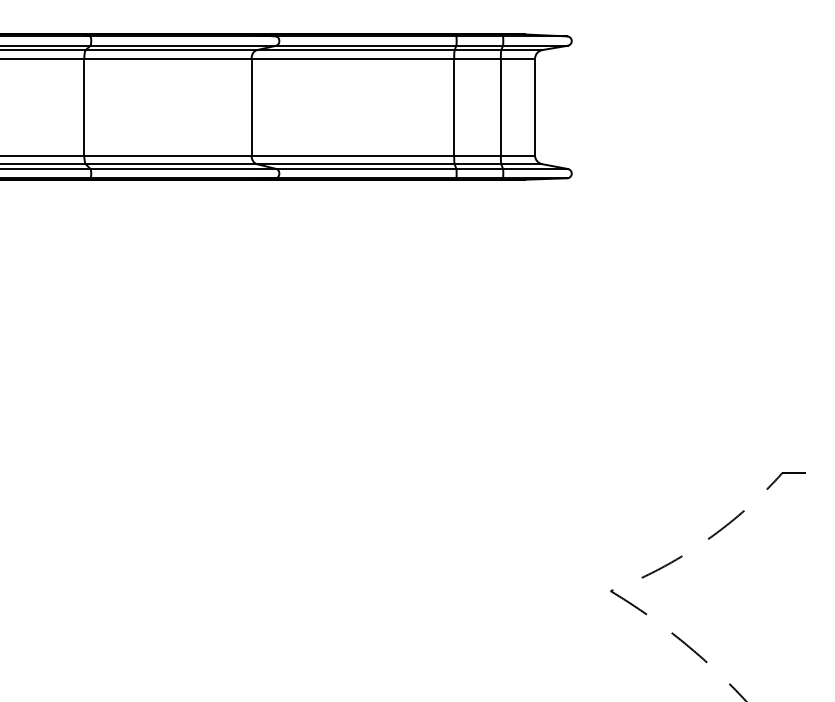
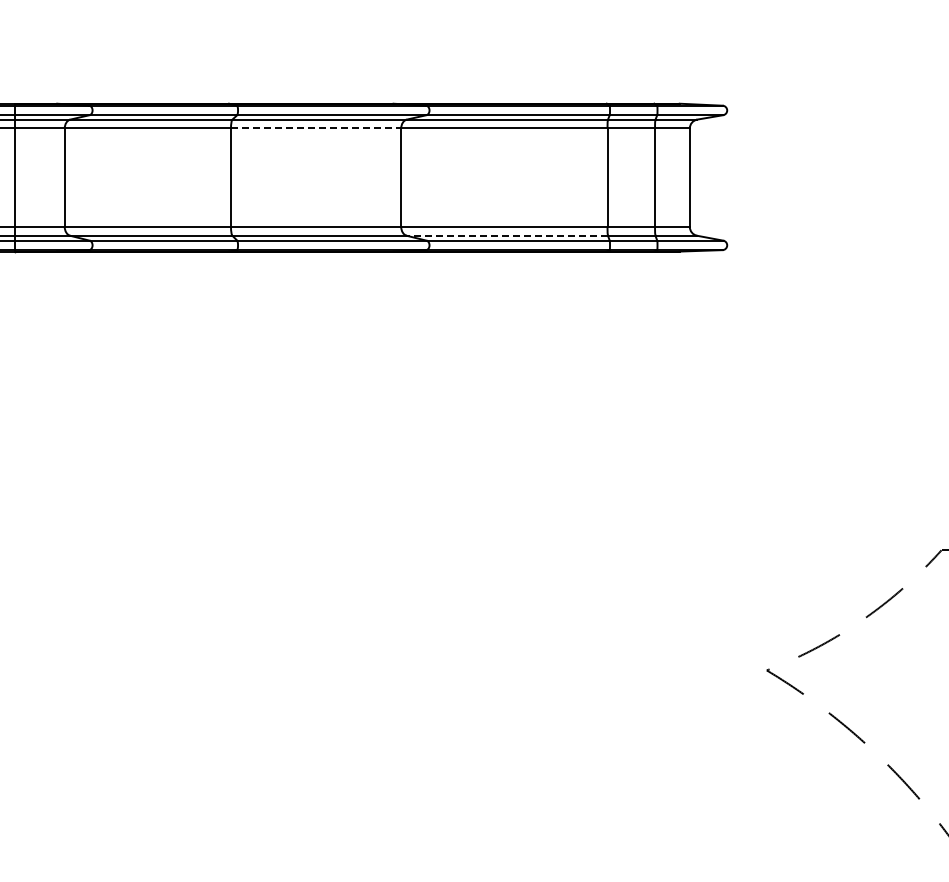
line: (168, 58) -> (316, 128), solid -> dashed
line: (355, 163) -> (507, 235), solid -> dashed

